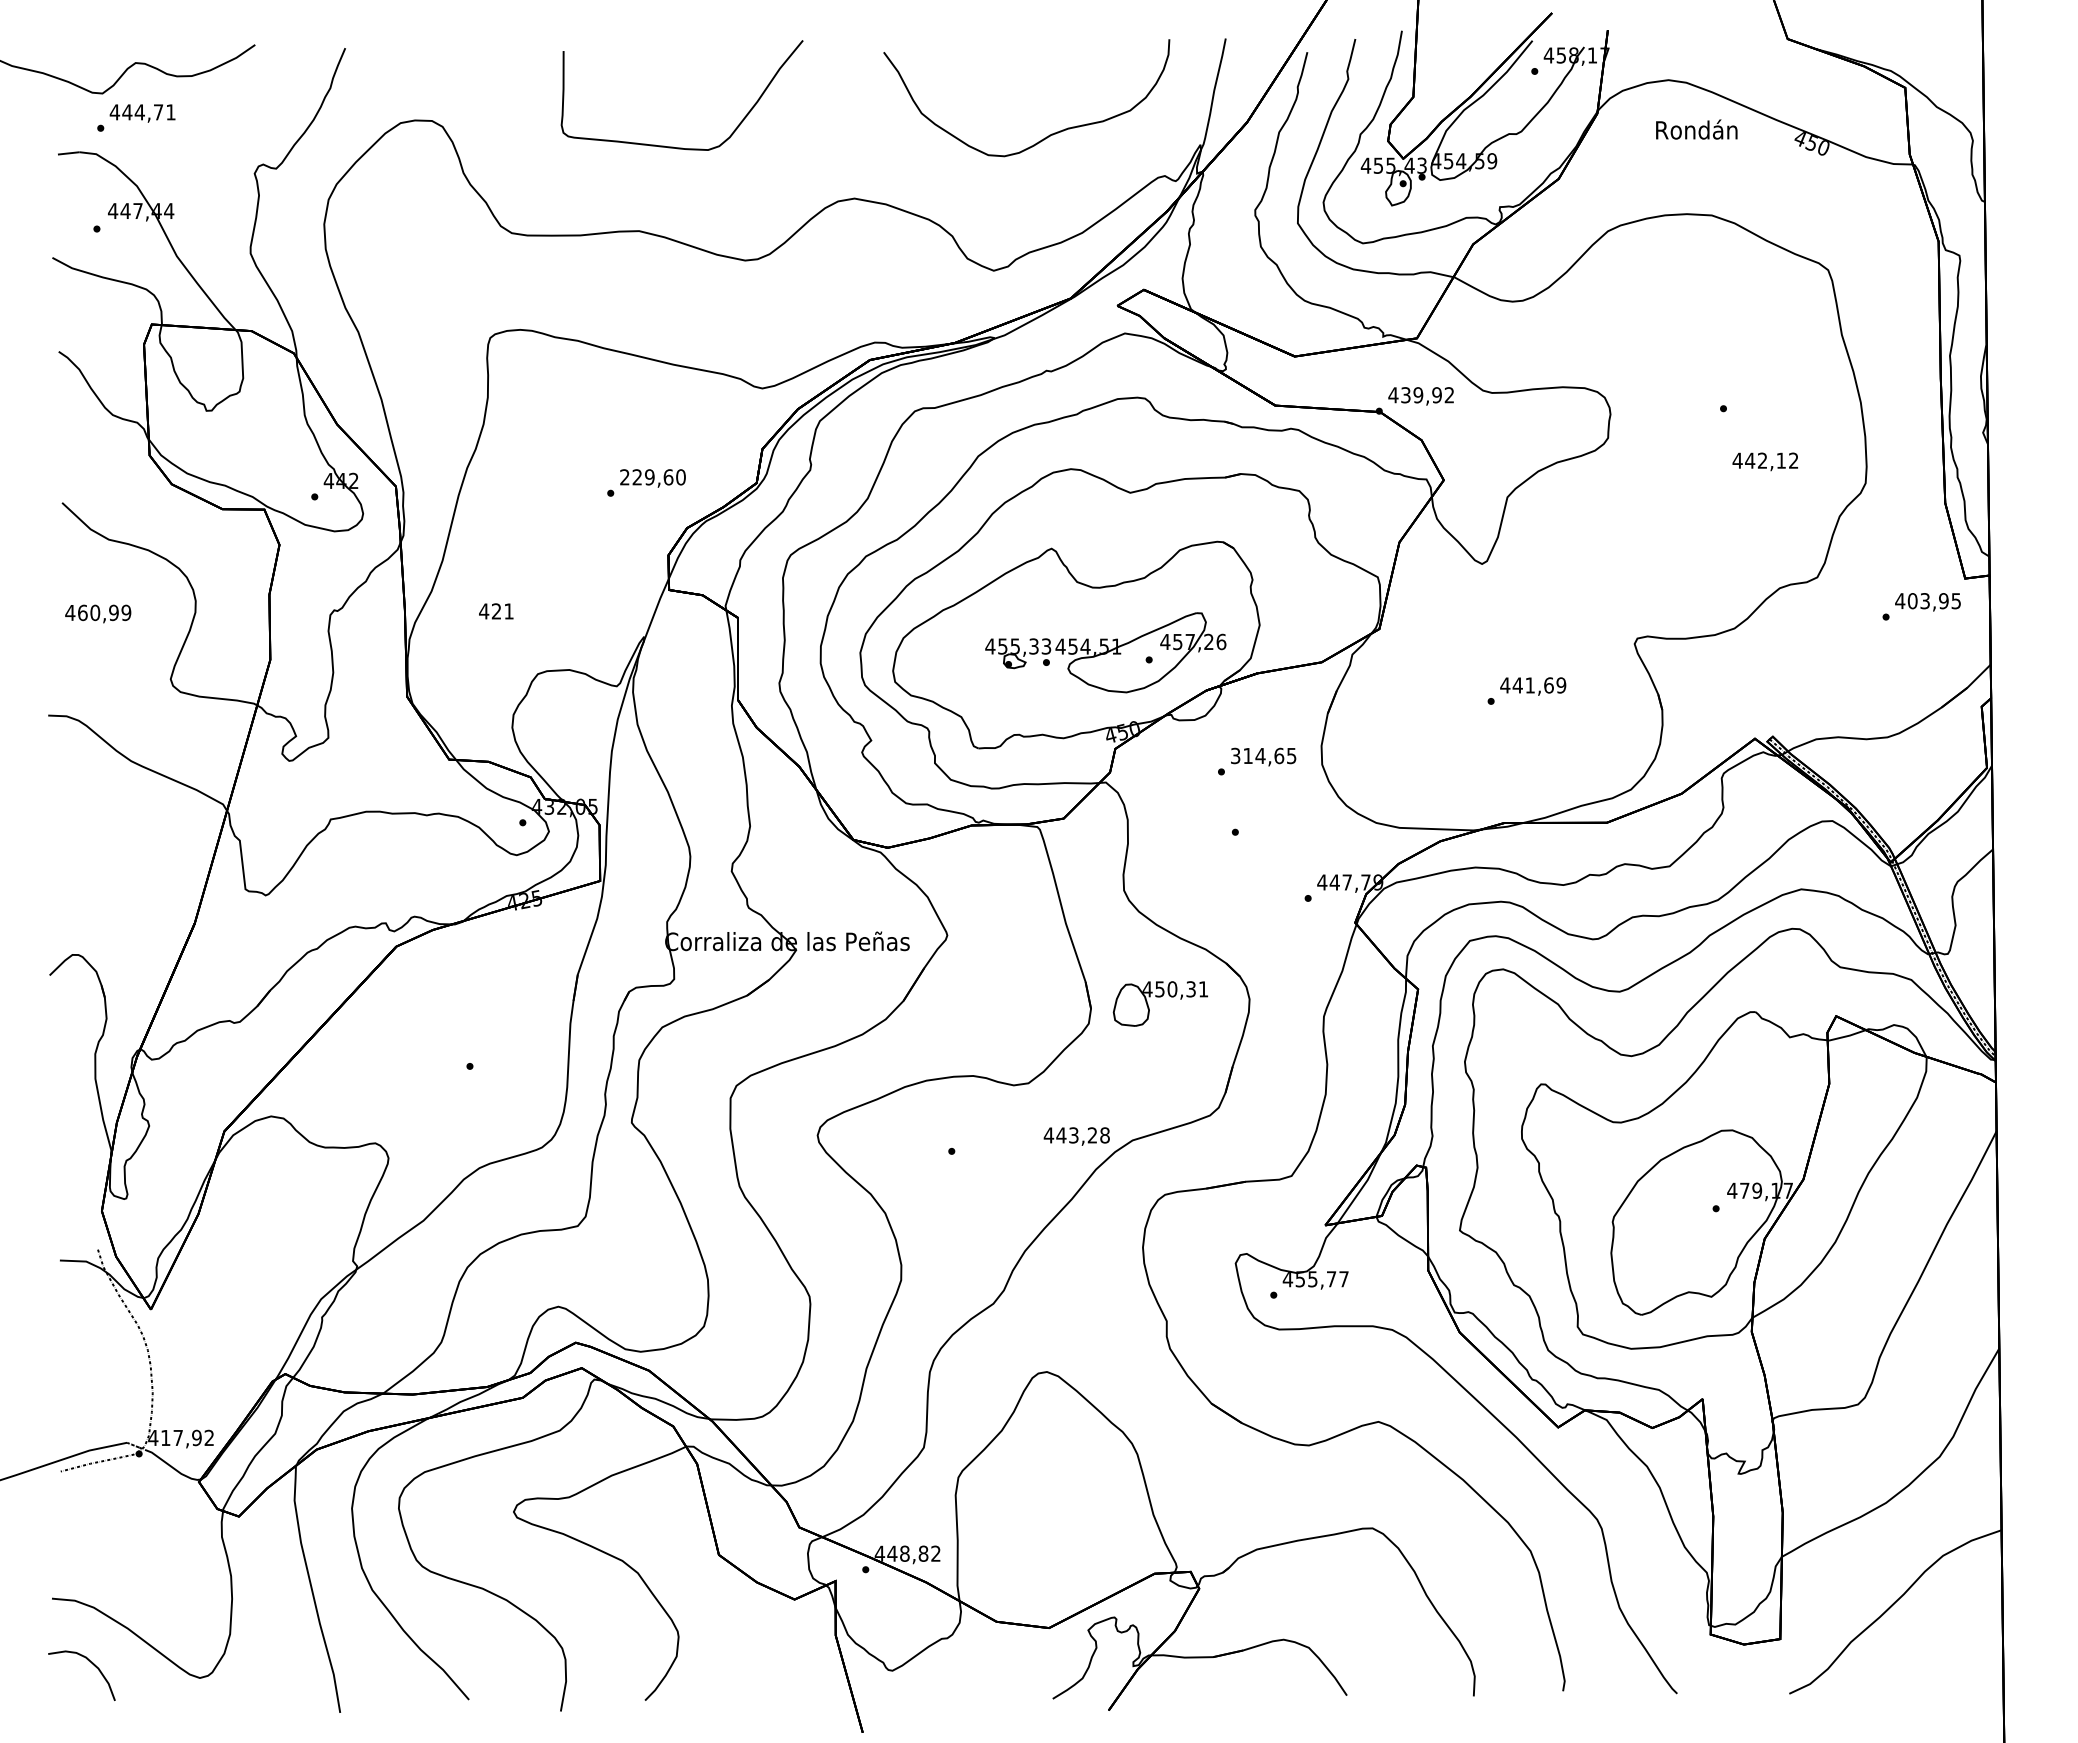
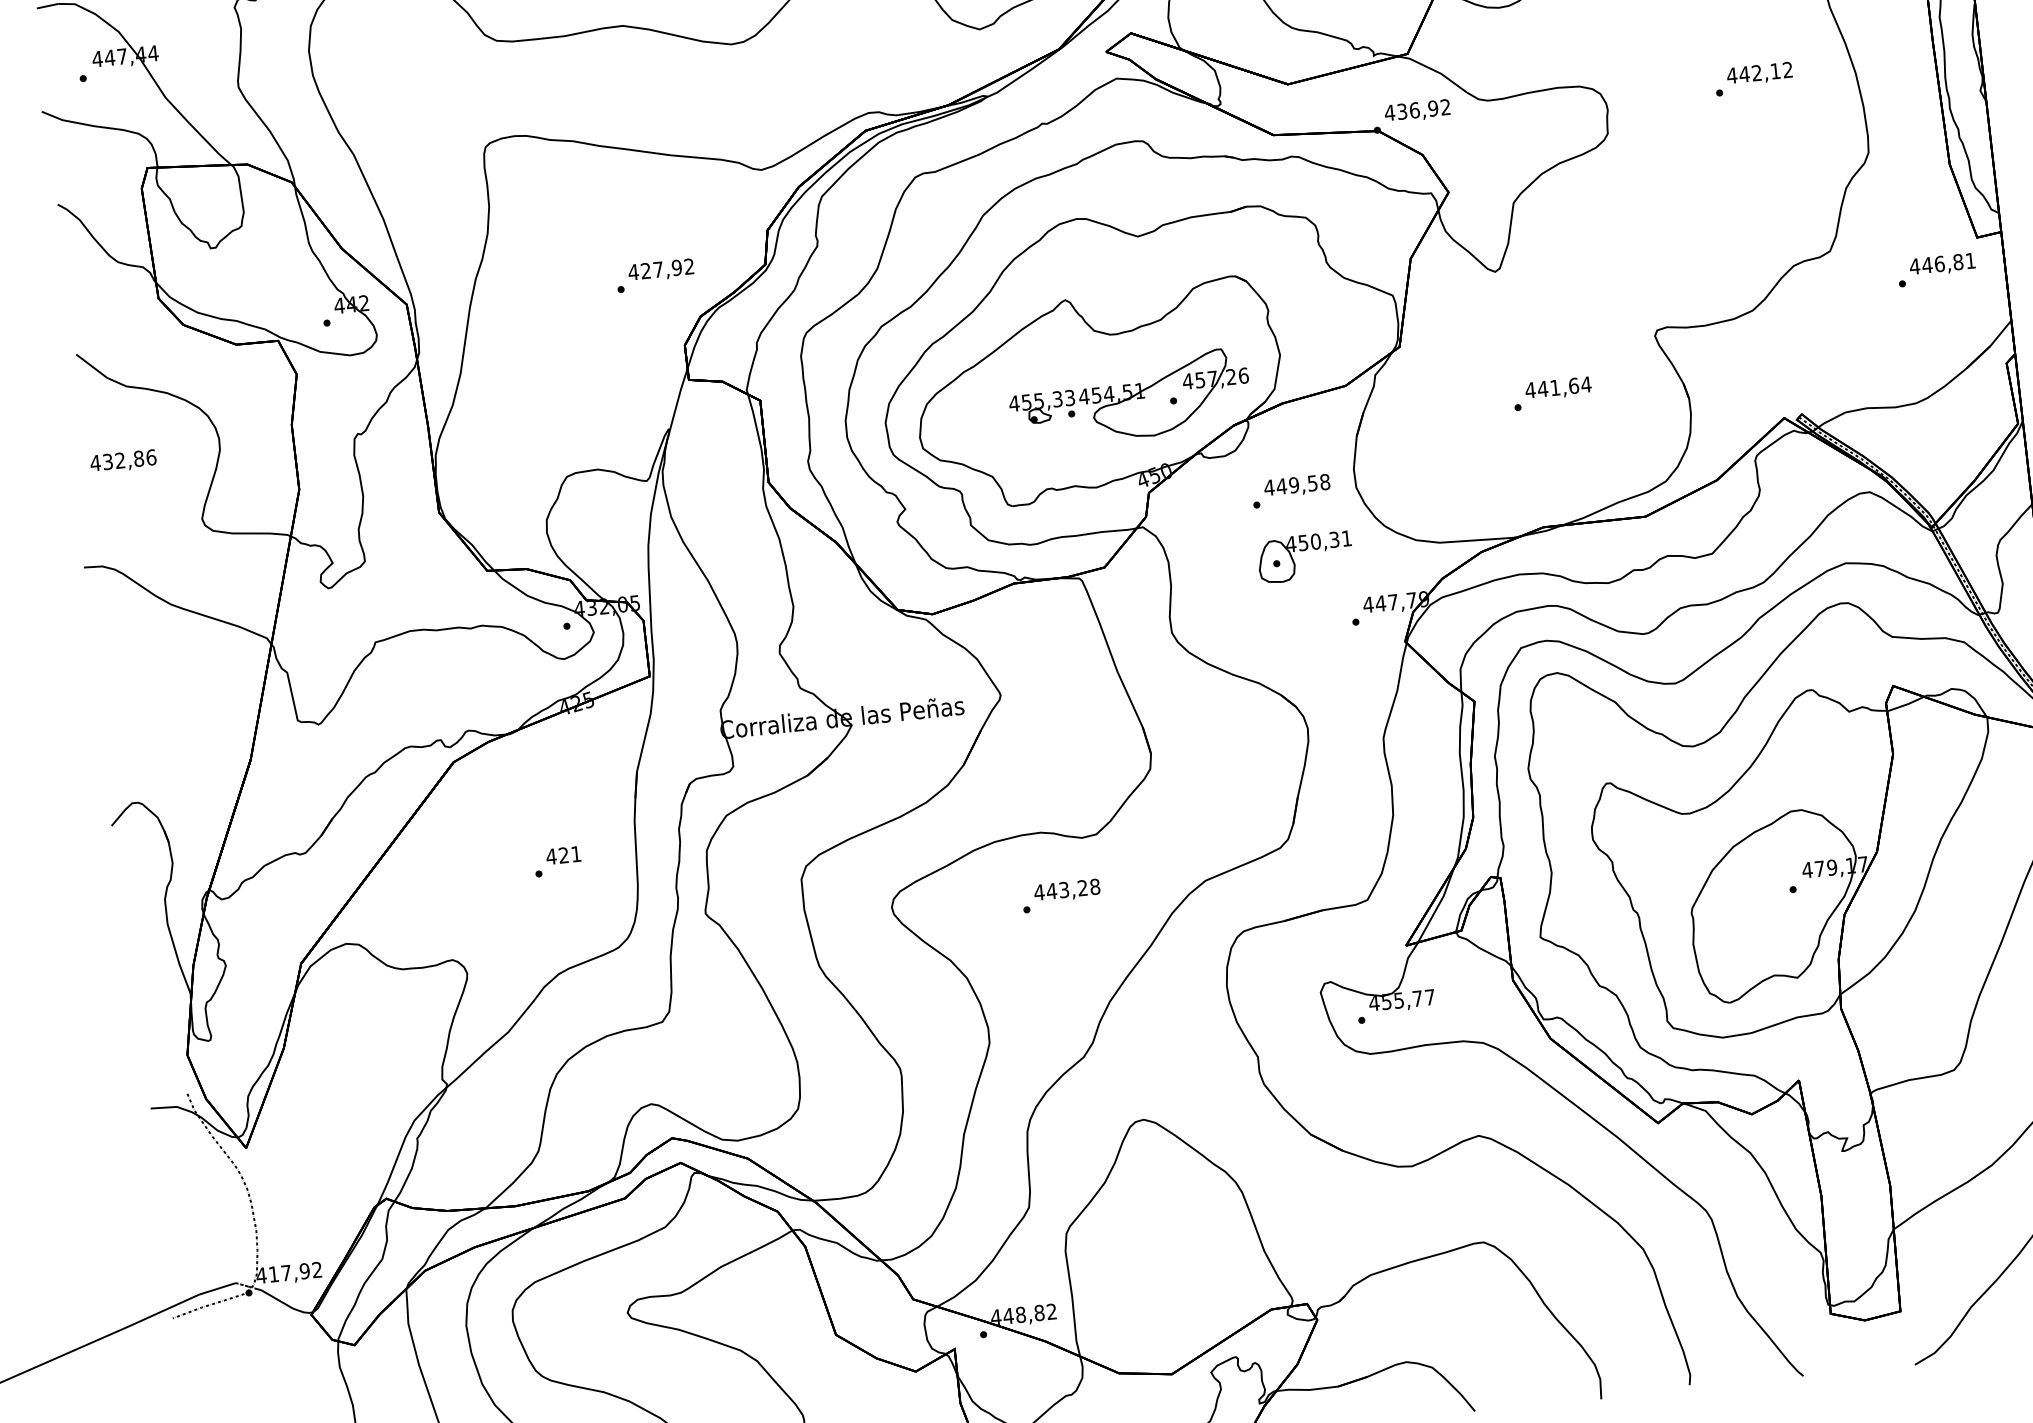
text: (1418, 395) -> (1414, 110), 439,92 -> 436,92
text: (1764, 461) -> (1758, 73), moved
text: (652, 477) -> (661, 269), 229,60 -> 427,92
text: (1933, 601) -> (1948, 263), 403,95 -> 446,81
text: (496, 611) -> (563, 855), moved
text: (104, 612) -> (129, 459), 460,99 -> 432,86
text: (1561, 685) -> (1586, 384), 441,69 -> 441,64
text: (1263, 755) -> (1297, 484), 314,65 -> 449,58
part: (1159, 1003) -> (1304, 557), moved
text: (1076, 1136) -> (1066, 890), moved

